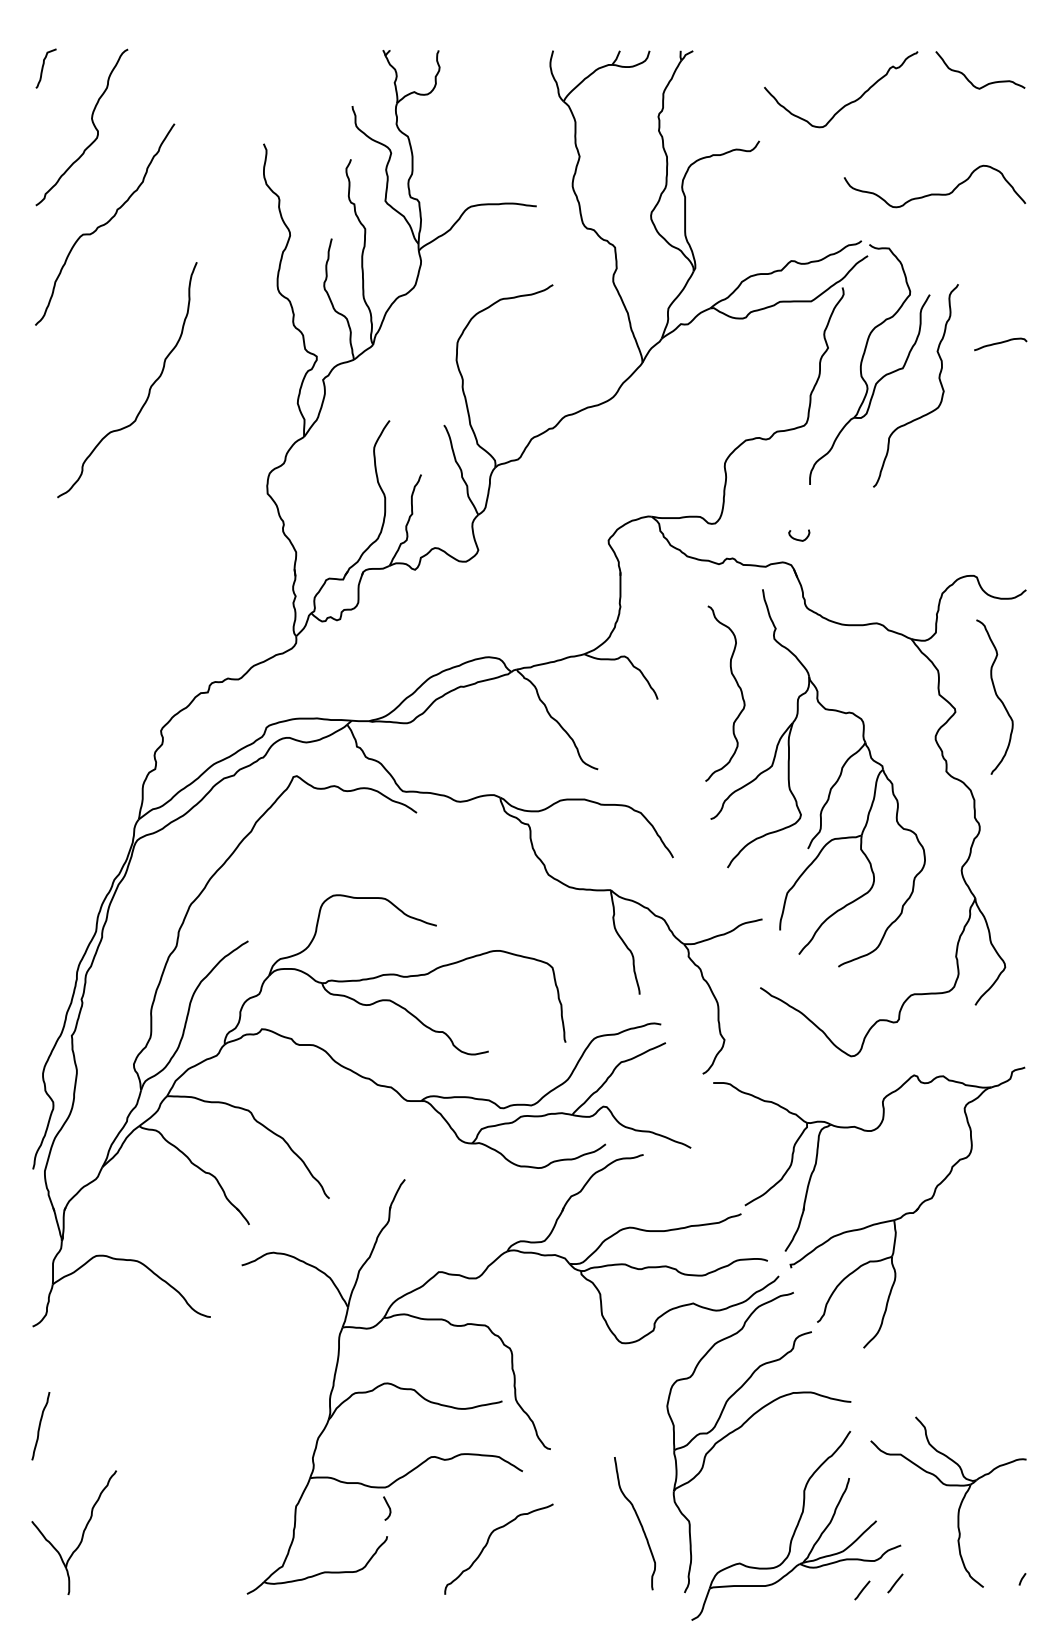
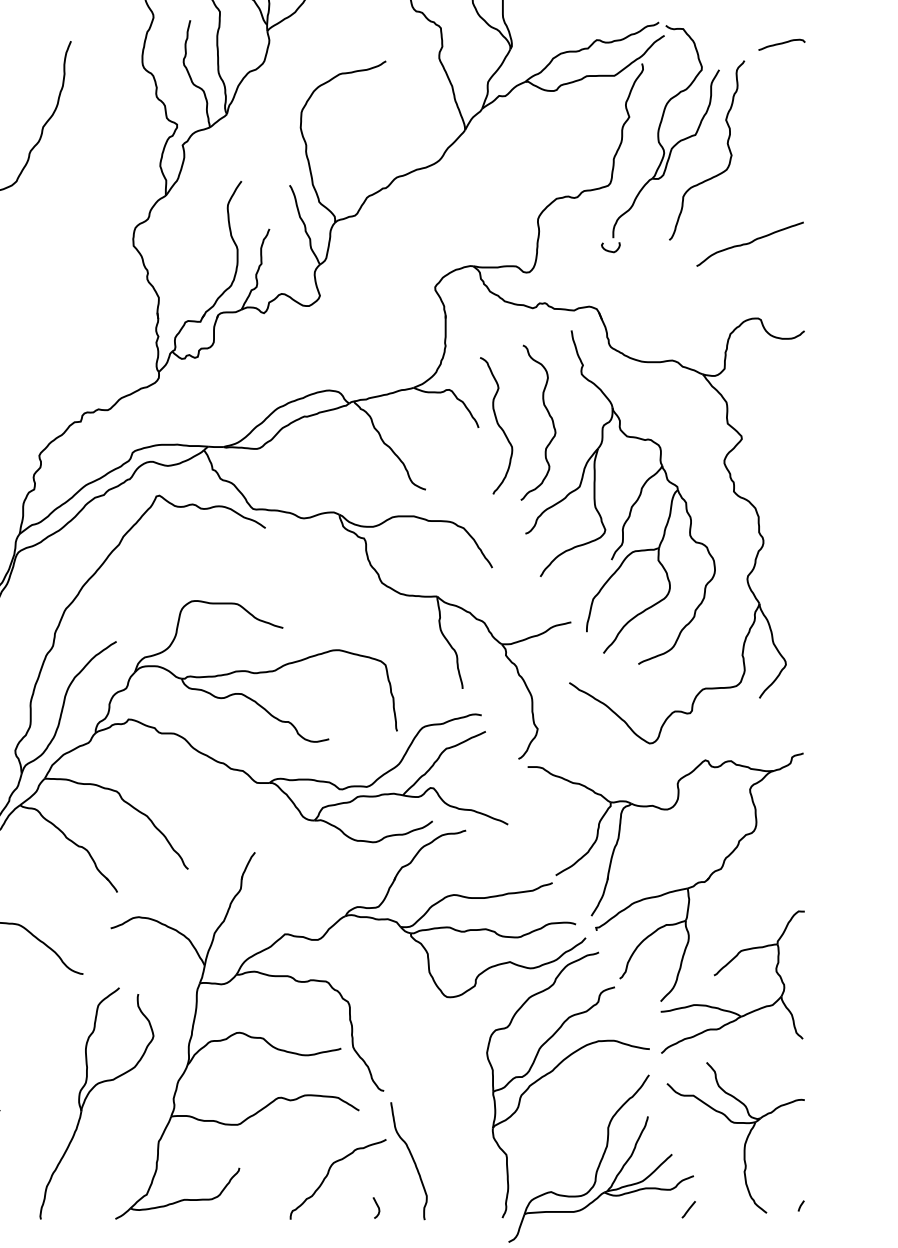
curve: (1000, 343) -> (781, 44), moved
curve: (964, 491) -> (749, 243), added
curve: (799, 539) -> (611, 251), moved
curve: (995, 695) -> (497, 424), moved
part: (931, 1313) -> (720, 970), added
part: (214, 1458) -> (86, 1099), added
curve: (388, 1508) -> (377, 1207), moved
curve: (638, 1521) -> (412, 1159), moved
line: (862, 1590) -> (659, 1215), removed

